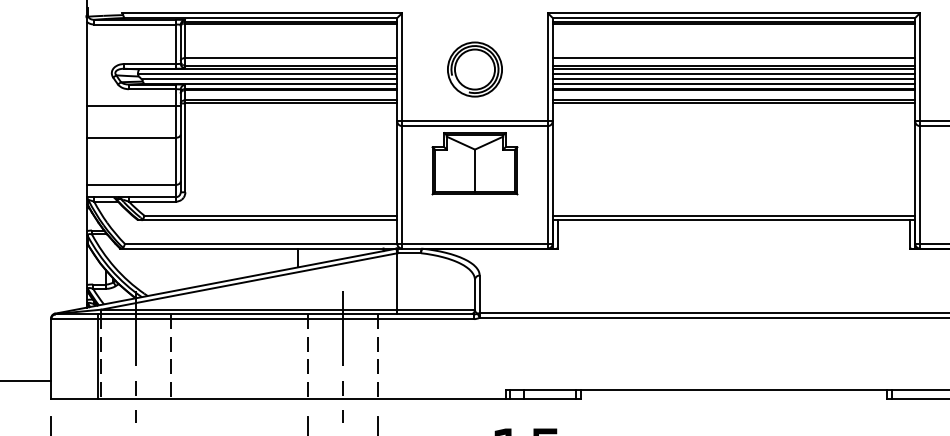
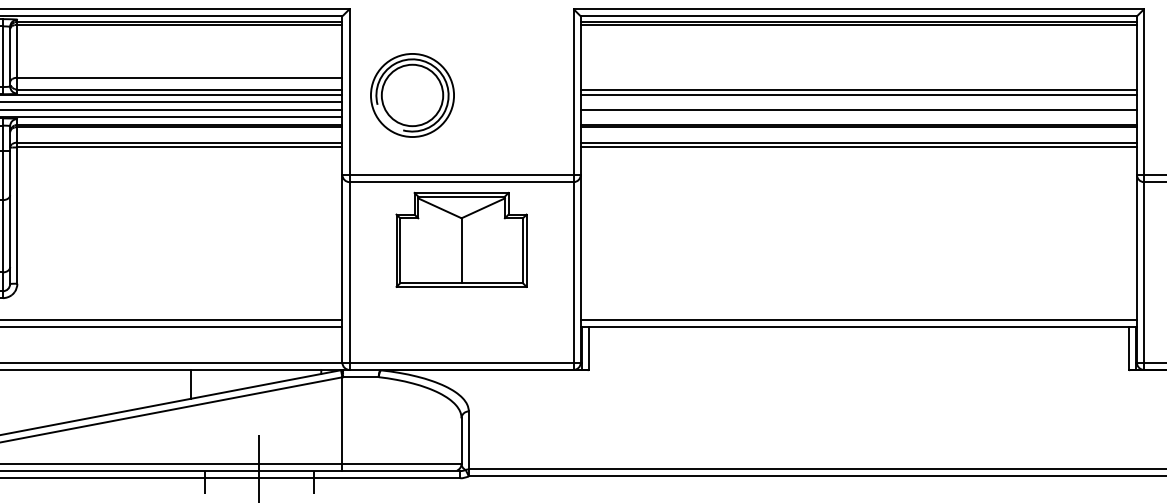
line: (733, 58) -> (858, 78), removed
part: (474, 69) -> (411, 95), moved
line: (733, 74) -> (858, 103), removed
line: (733, 83) -> (858, 116), removed

